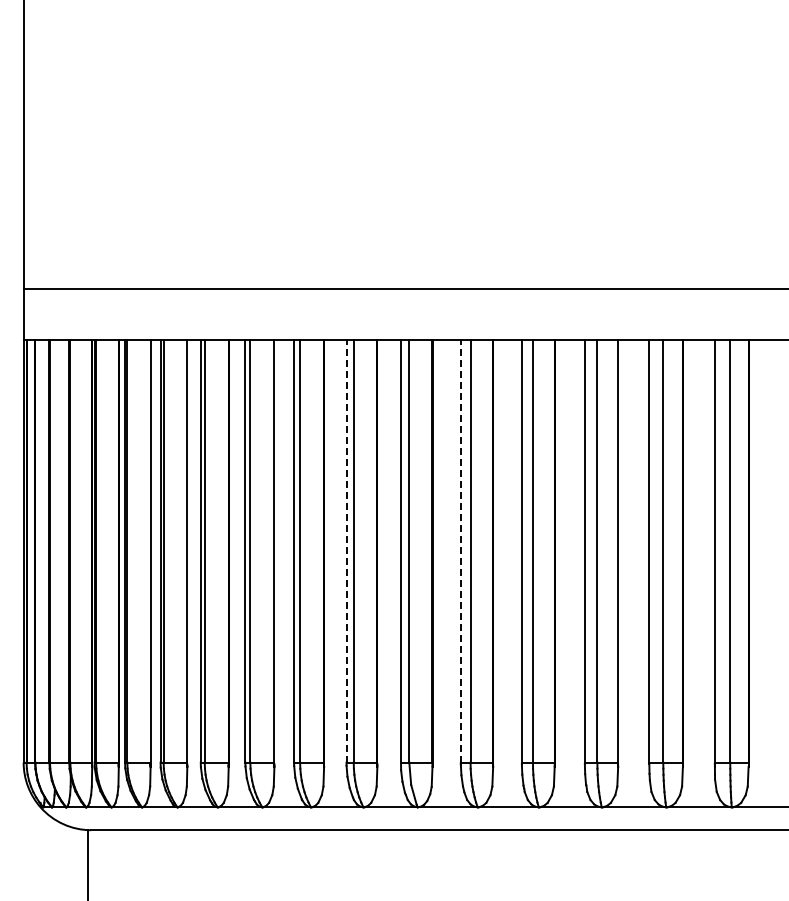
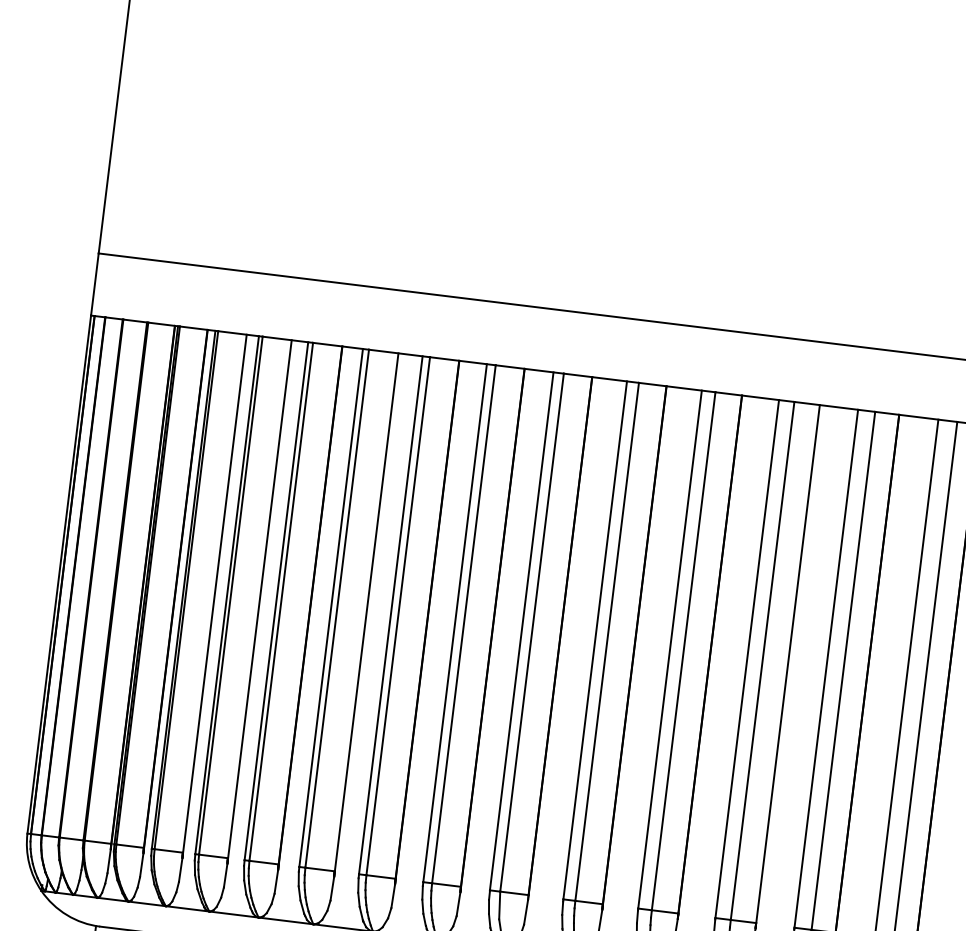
line: (346, 550) -> (455, 622), dashed -> solid
line: (460, 550) -> (594, 639), dashed -> solid

